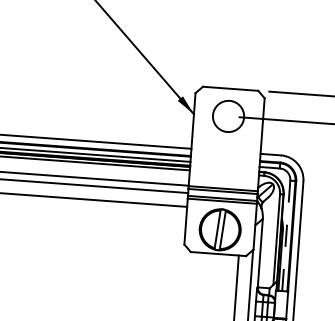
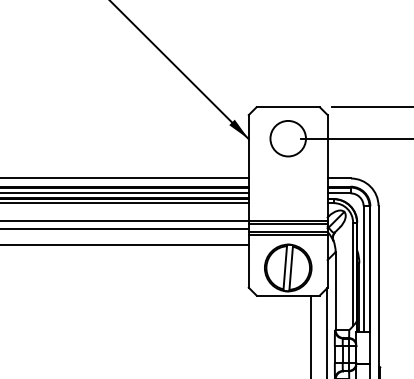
line: (286, 235) -> (363, 269), dashed -> solid

